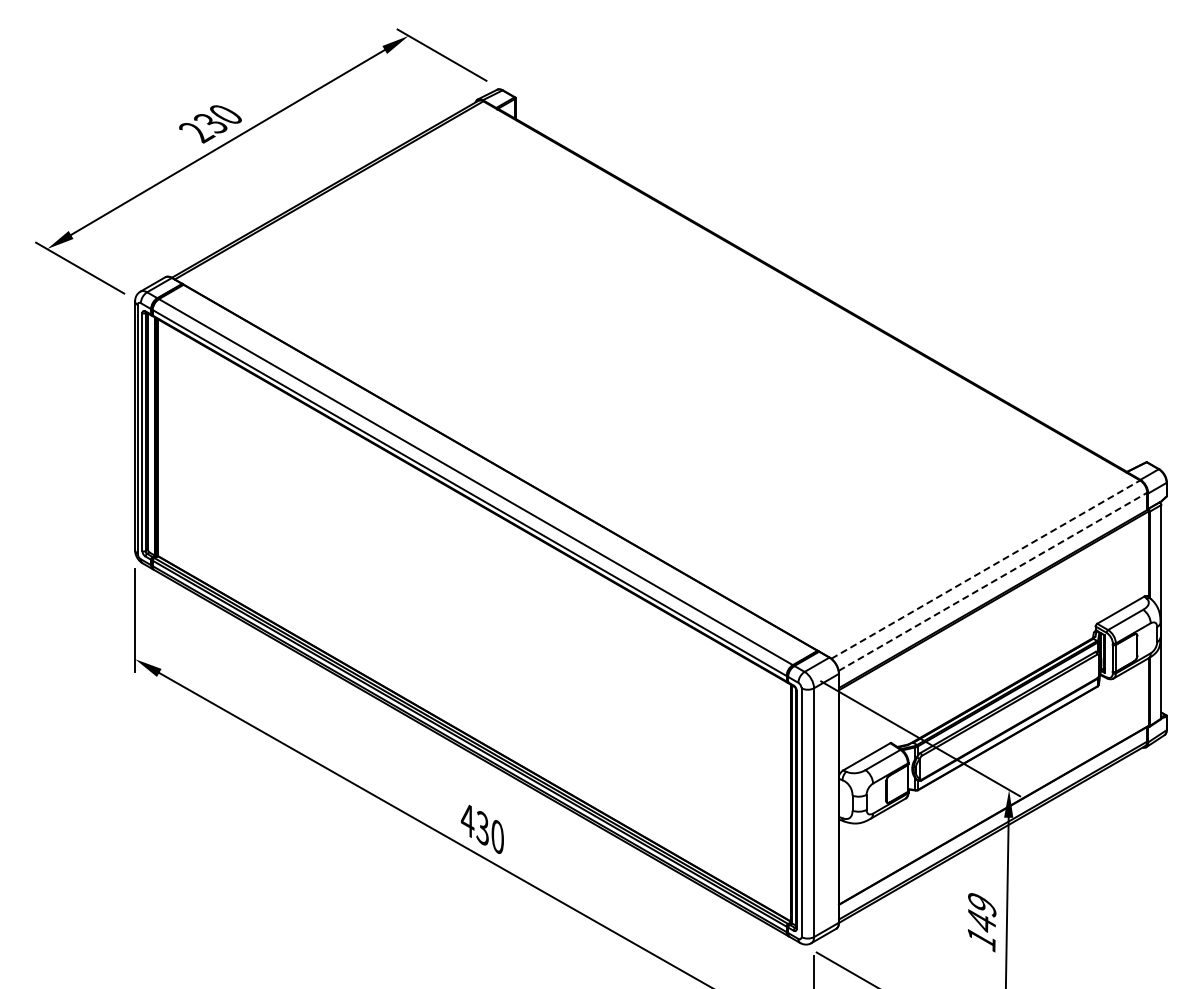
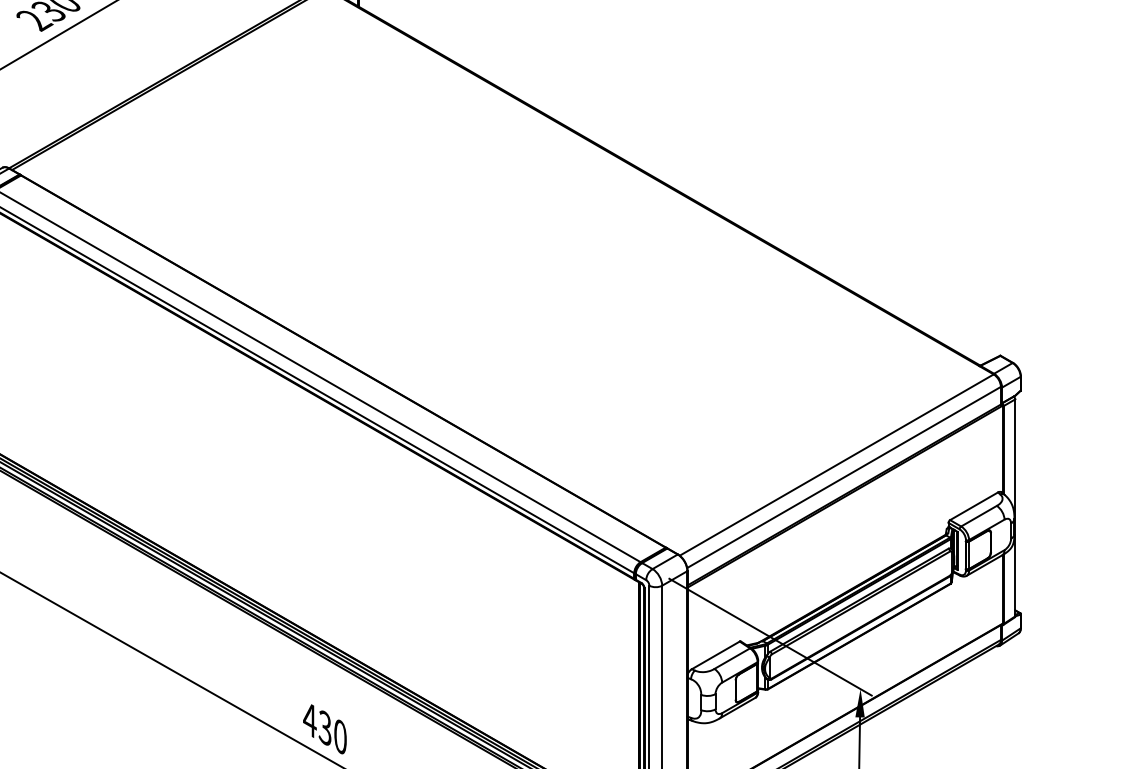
line: (986, 569) -> (837, 464), dashed -> solid
line: (993, 581) -> (844, 477), dashed -> solid

